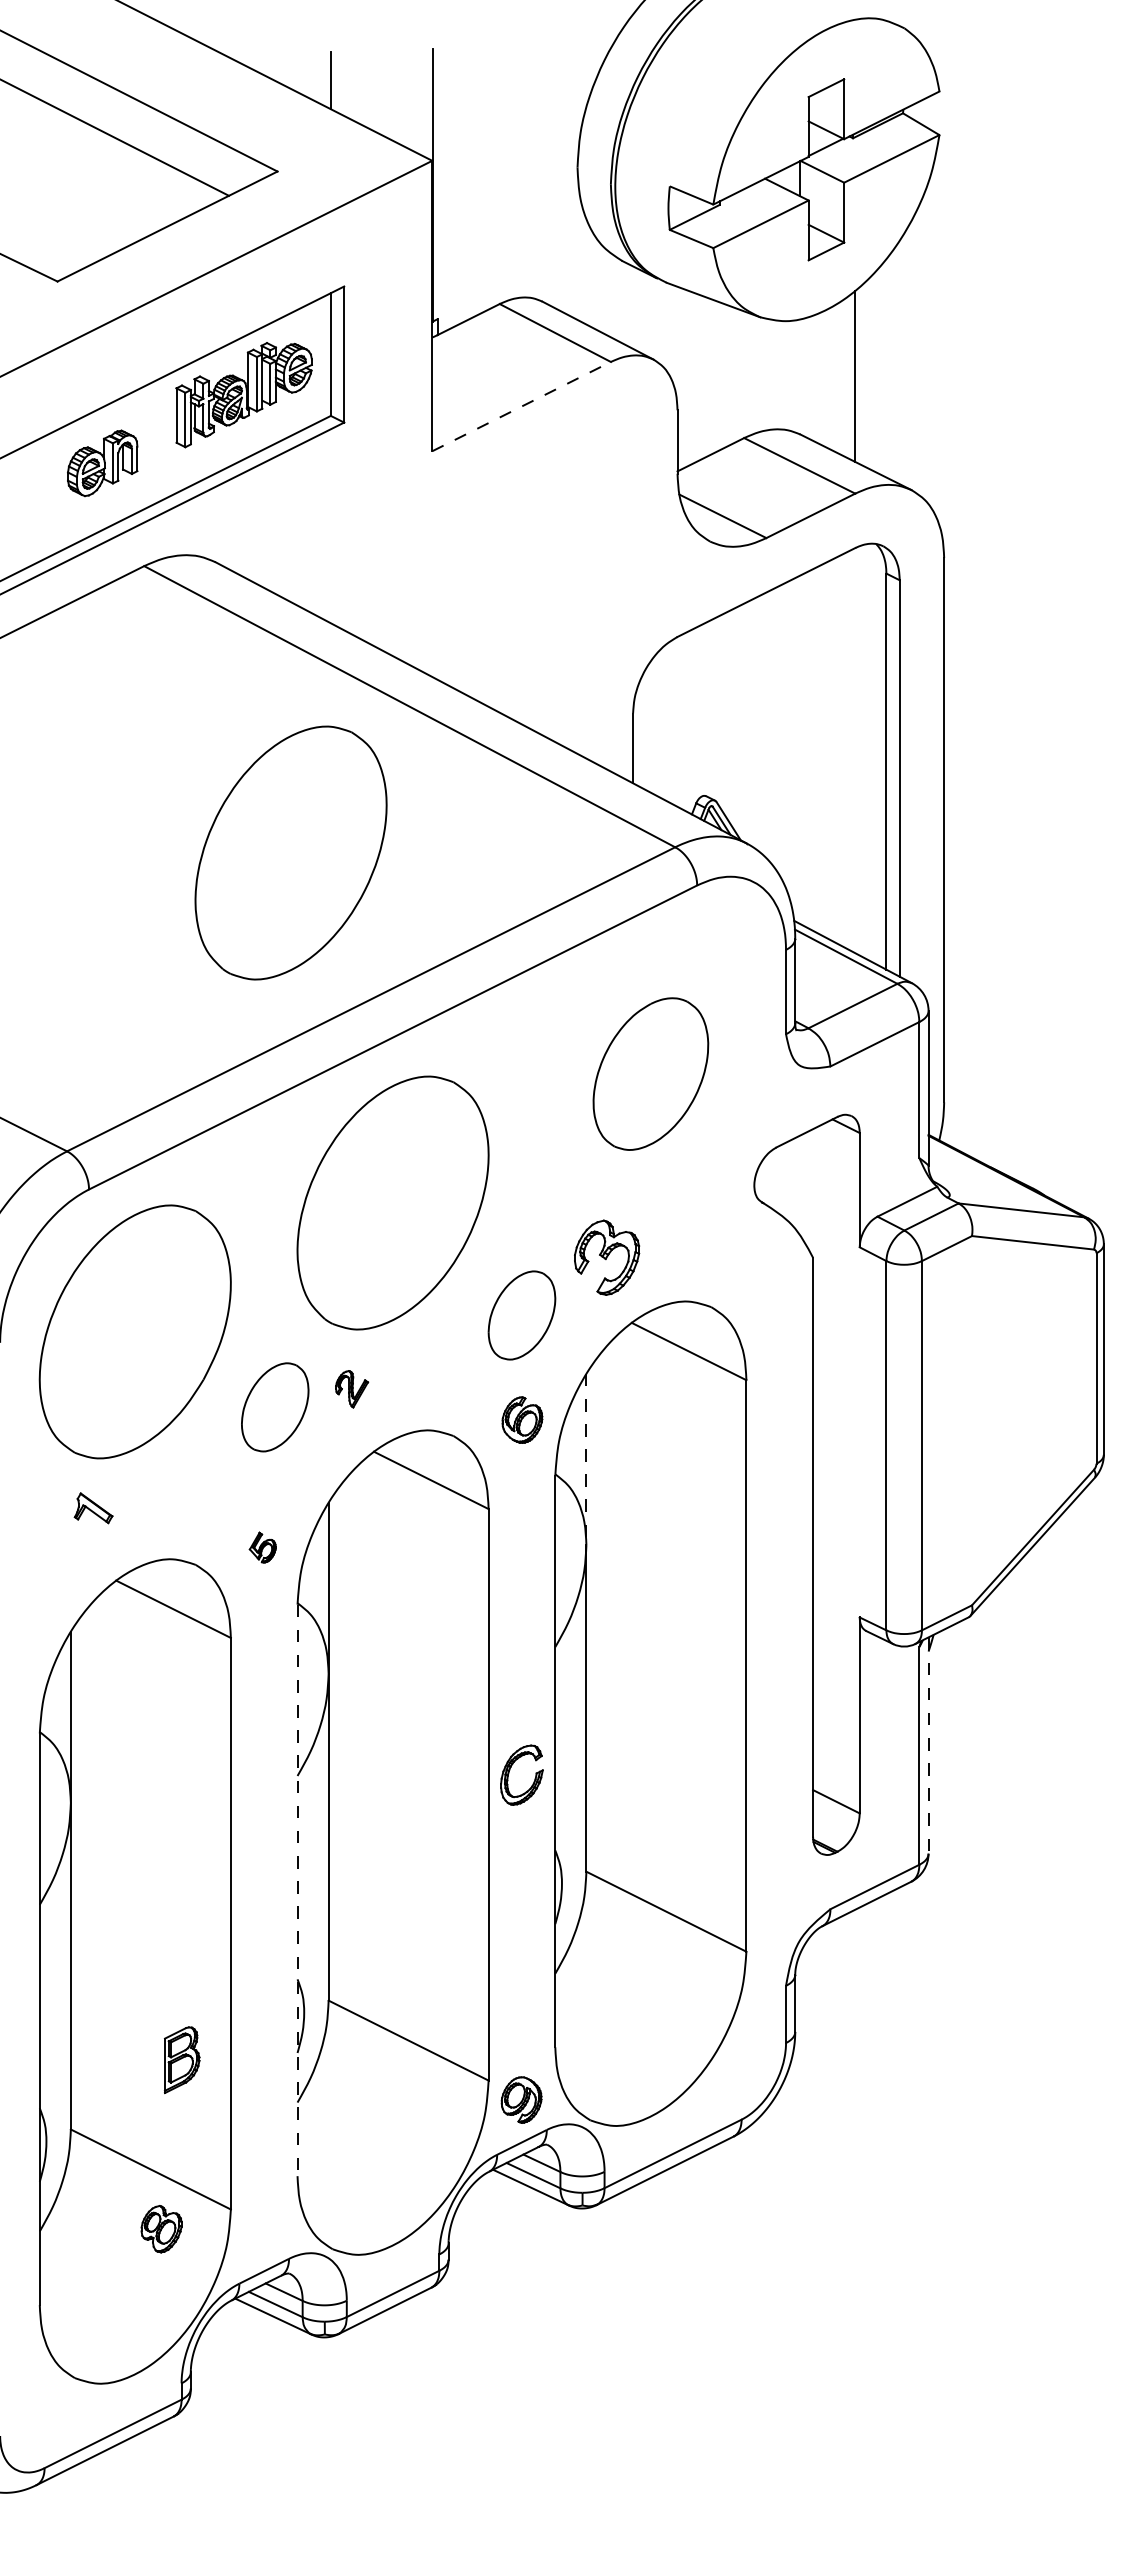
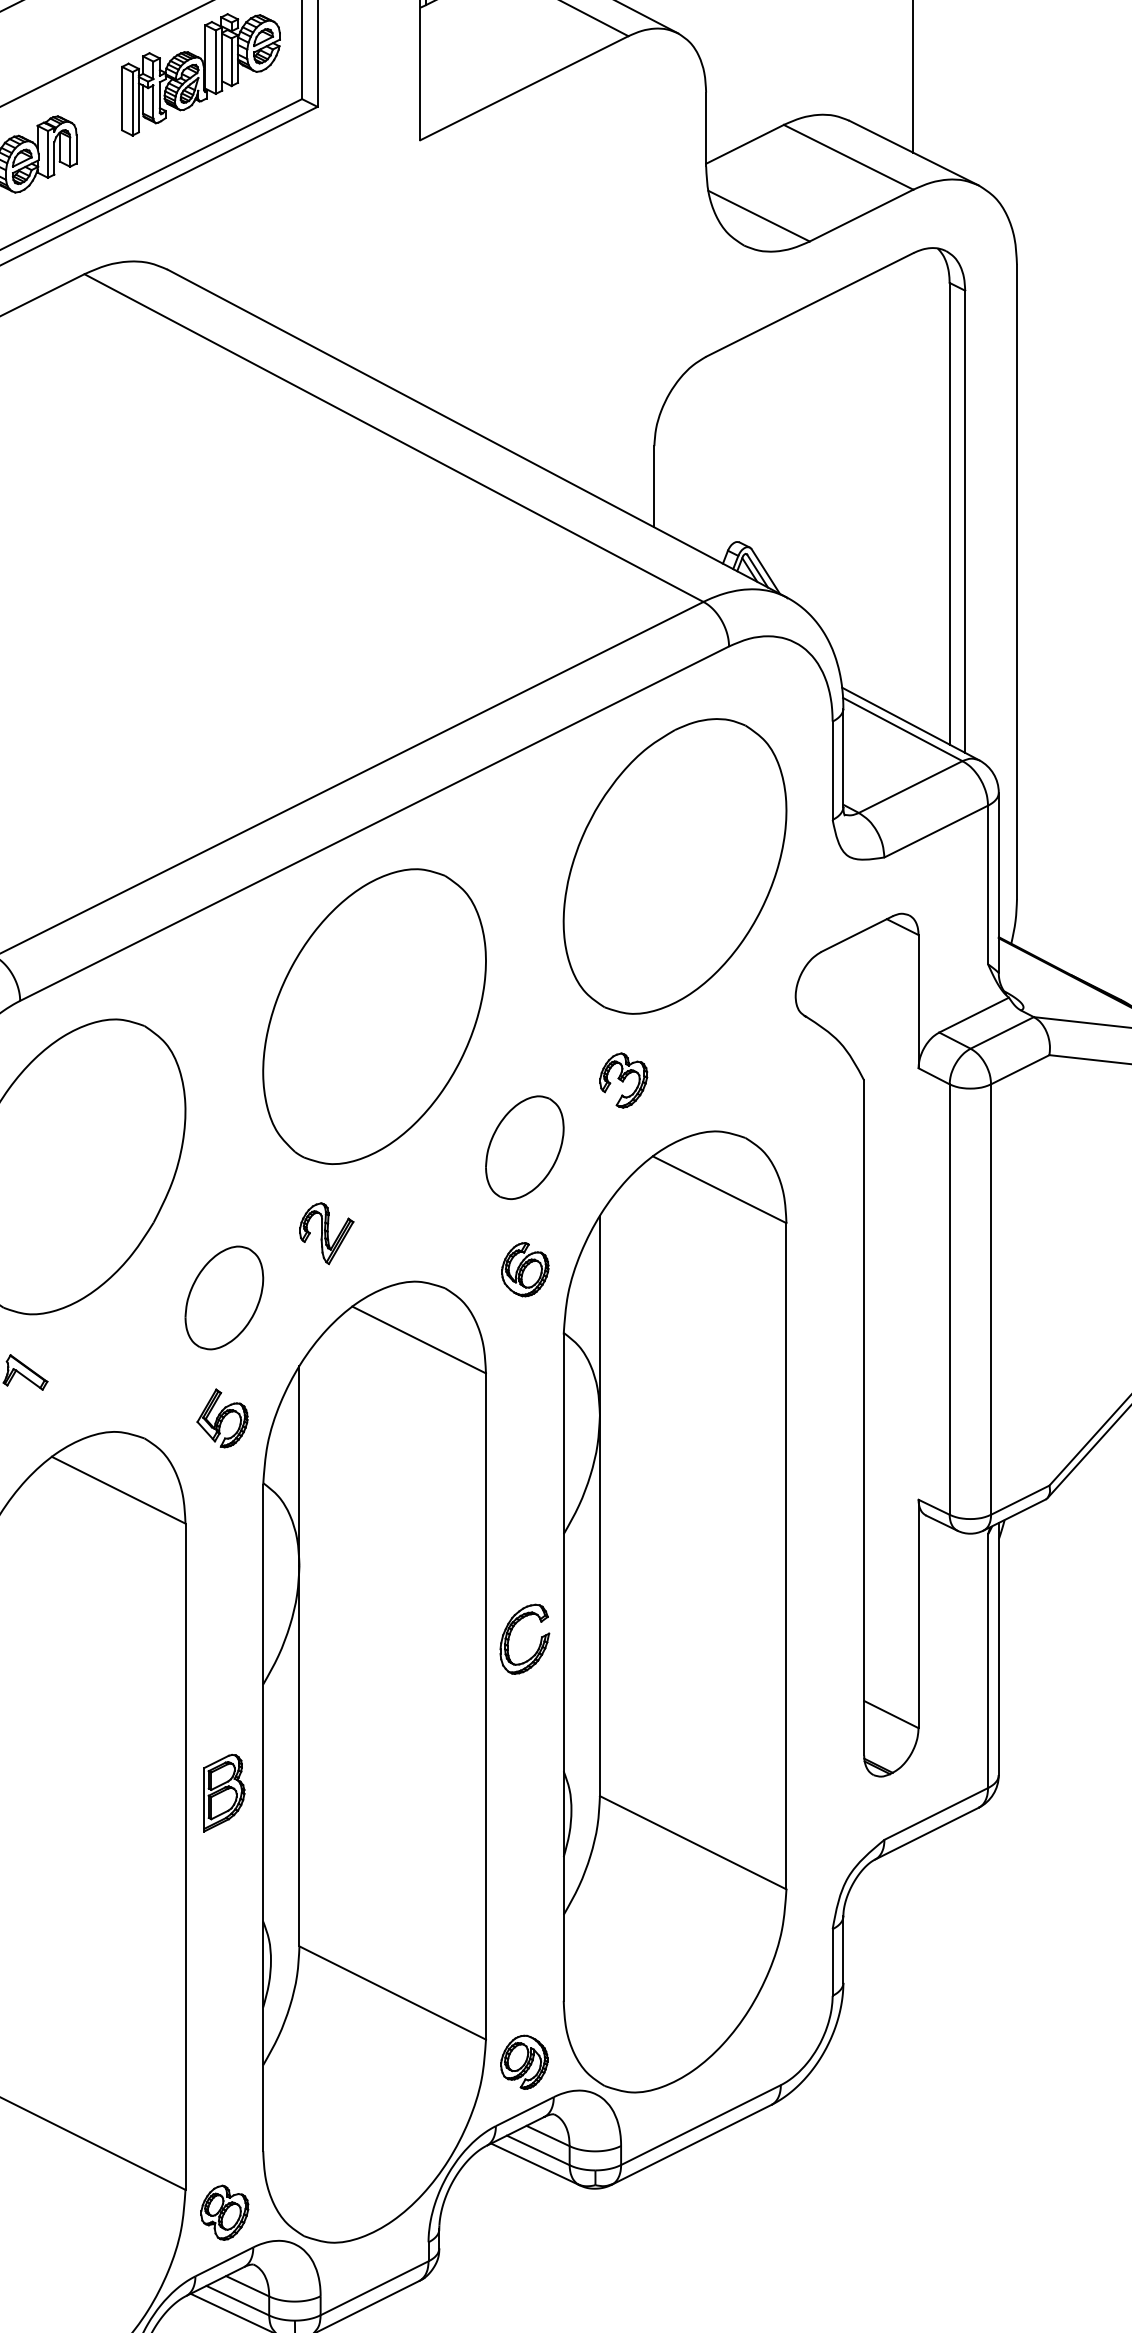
line: (521, 406) -> (524, 88), dashed -> solid
part: (290, 852) -> (255, 608), removed
part: (650, 1073) -> (674, 865), size x1.67
part: (606, 1257) -> (623, 1080), size x0.62
part: (351, 1389) -> (326, 1234), size x1.43
part: (275, 1407) -> (224, 1298), moved
line: (586, 1459) -> (600, 1315), dashed -> solid
part: (262, 1547) -> (222, 1418), size x1.67
line: (928, 1746) -> (998, 1650), dashed -> solid
part: (510, 1770) -> (511, 1633), moved
line: (297, 1890) -> (263, 1818), dashed -> solid
part: (182, 2060) -> (224, 1793), moved
part: (161, 2229) -> (224, 2213), moved

